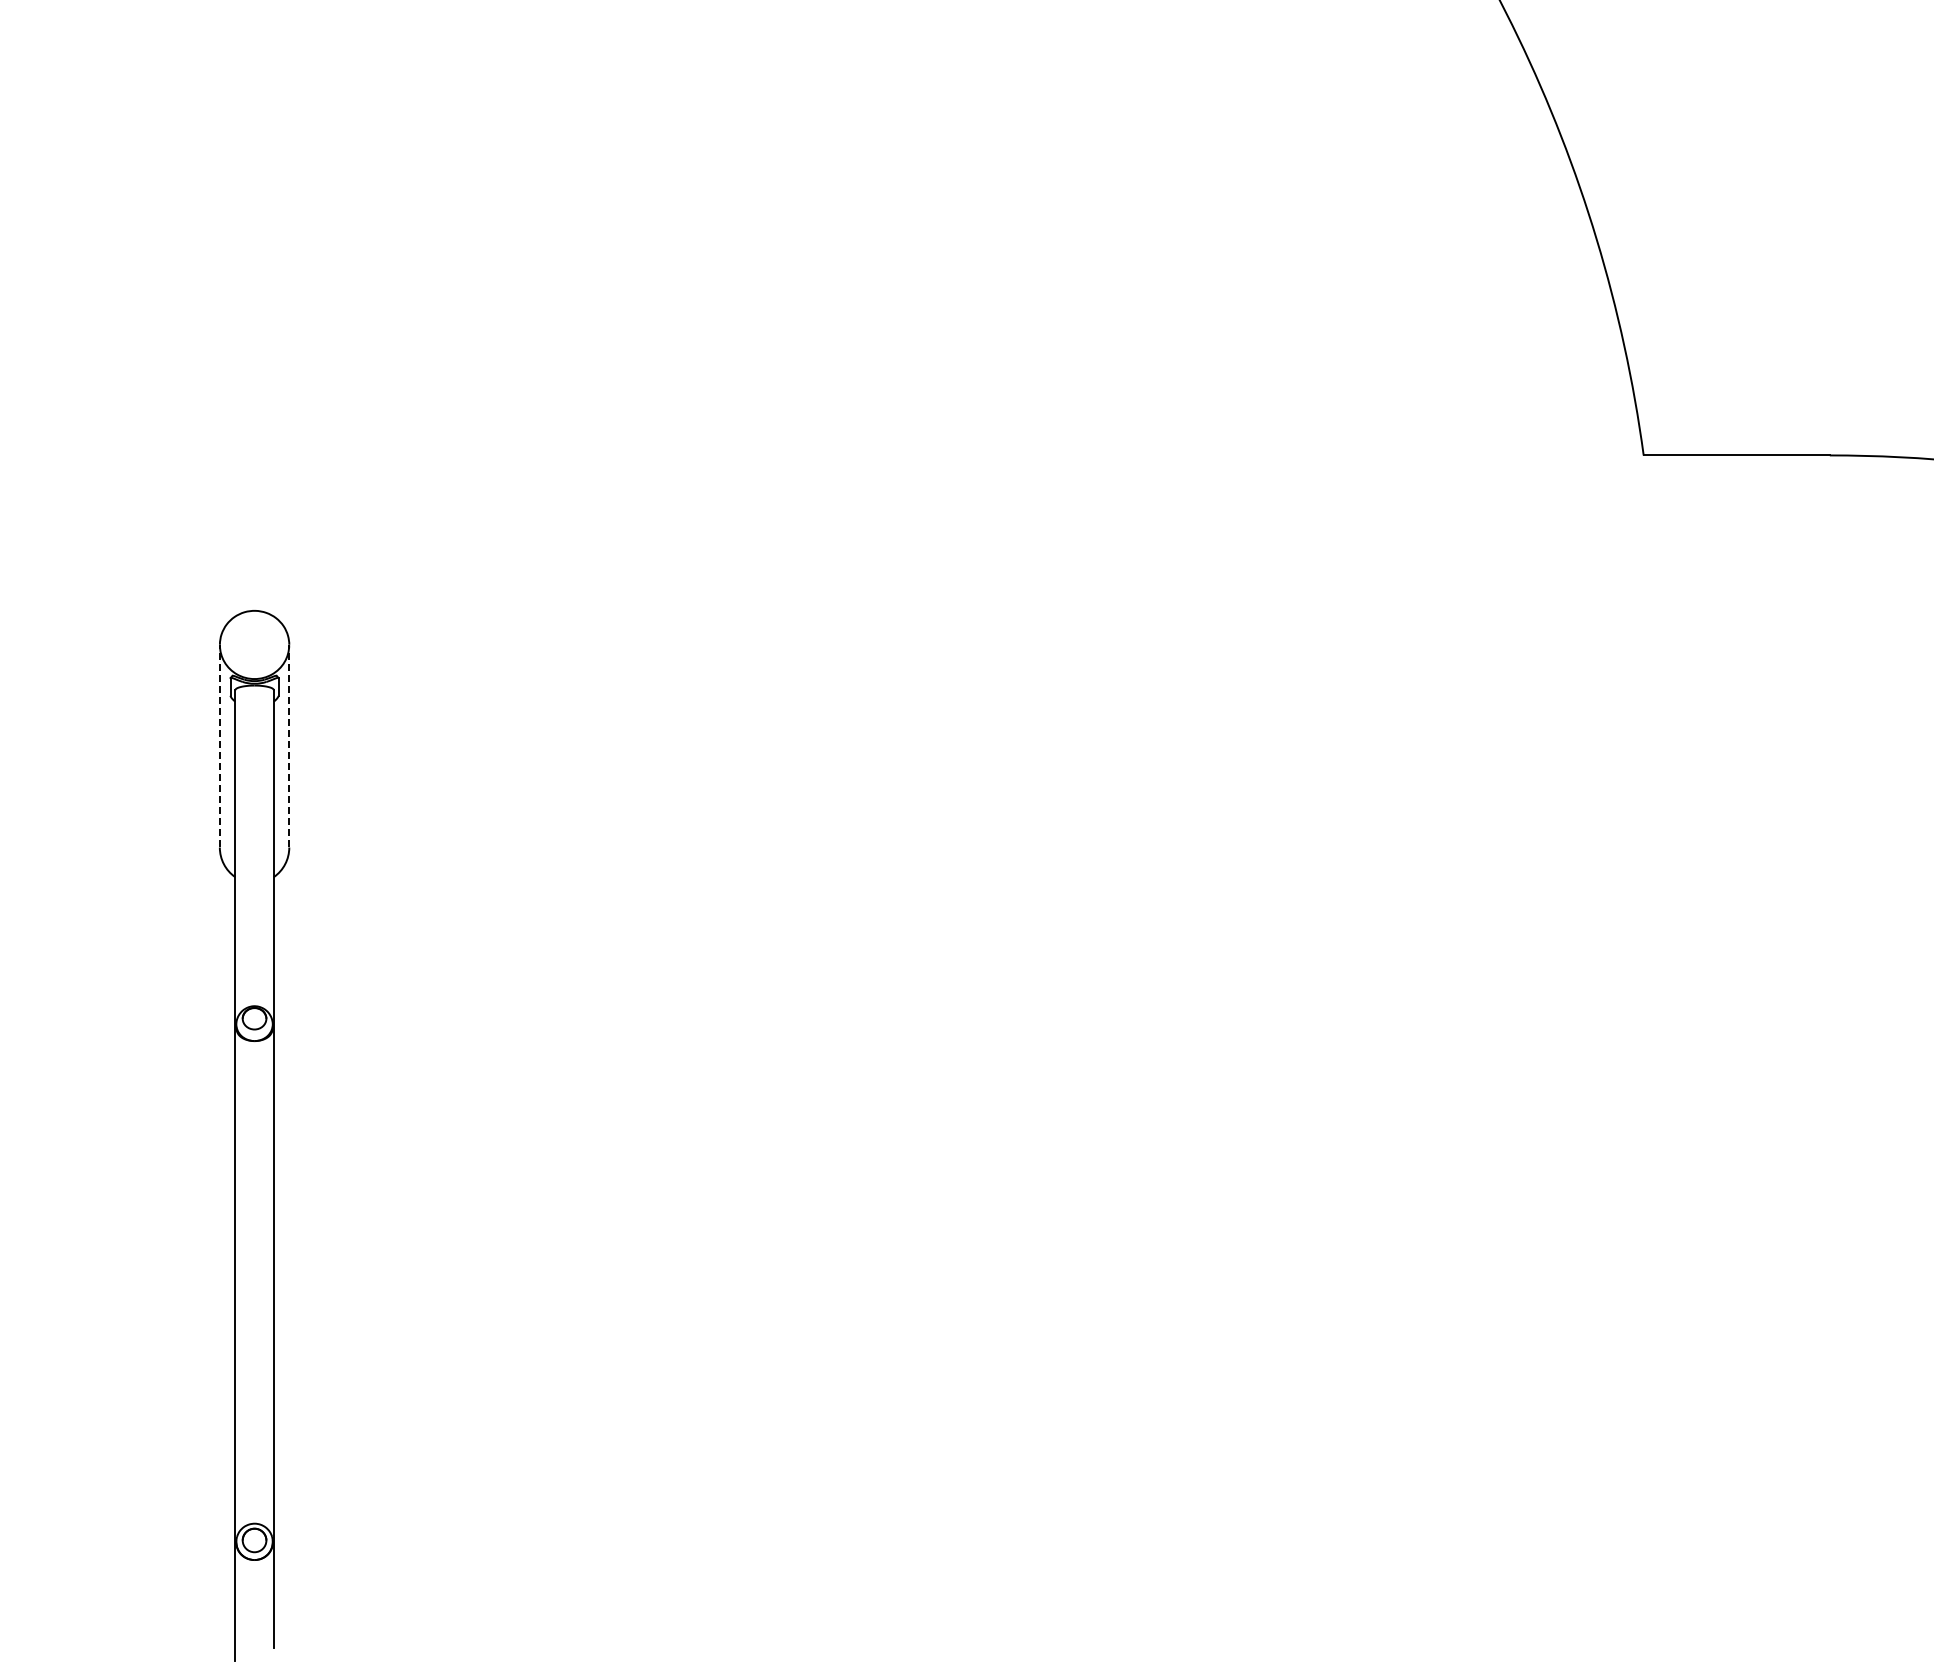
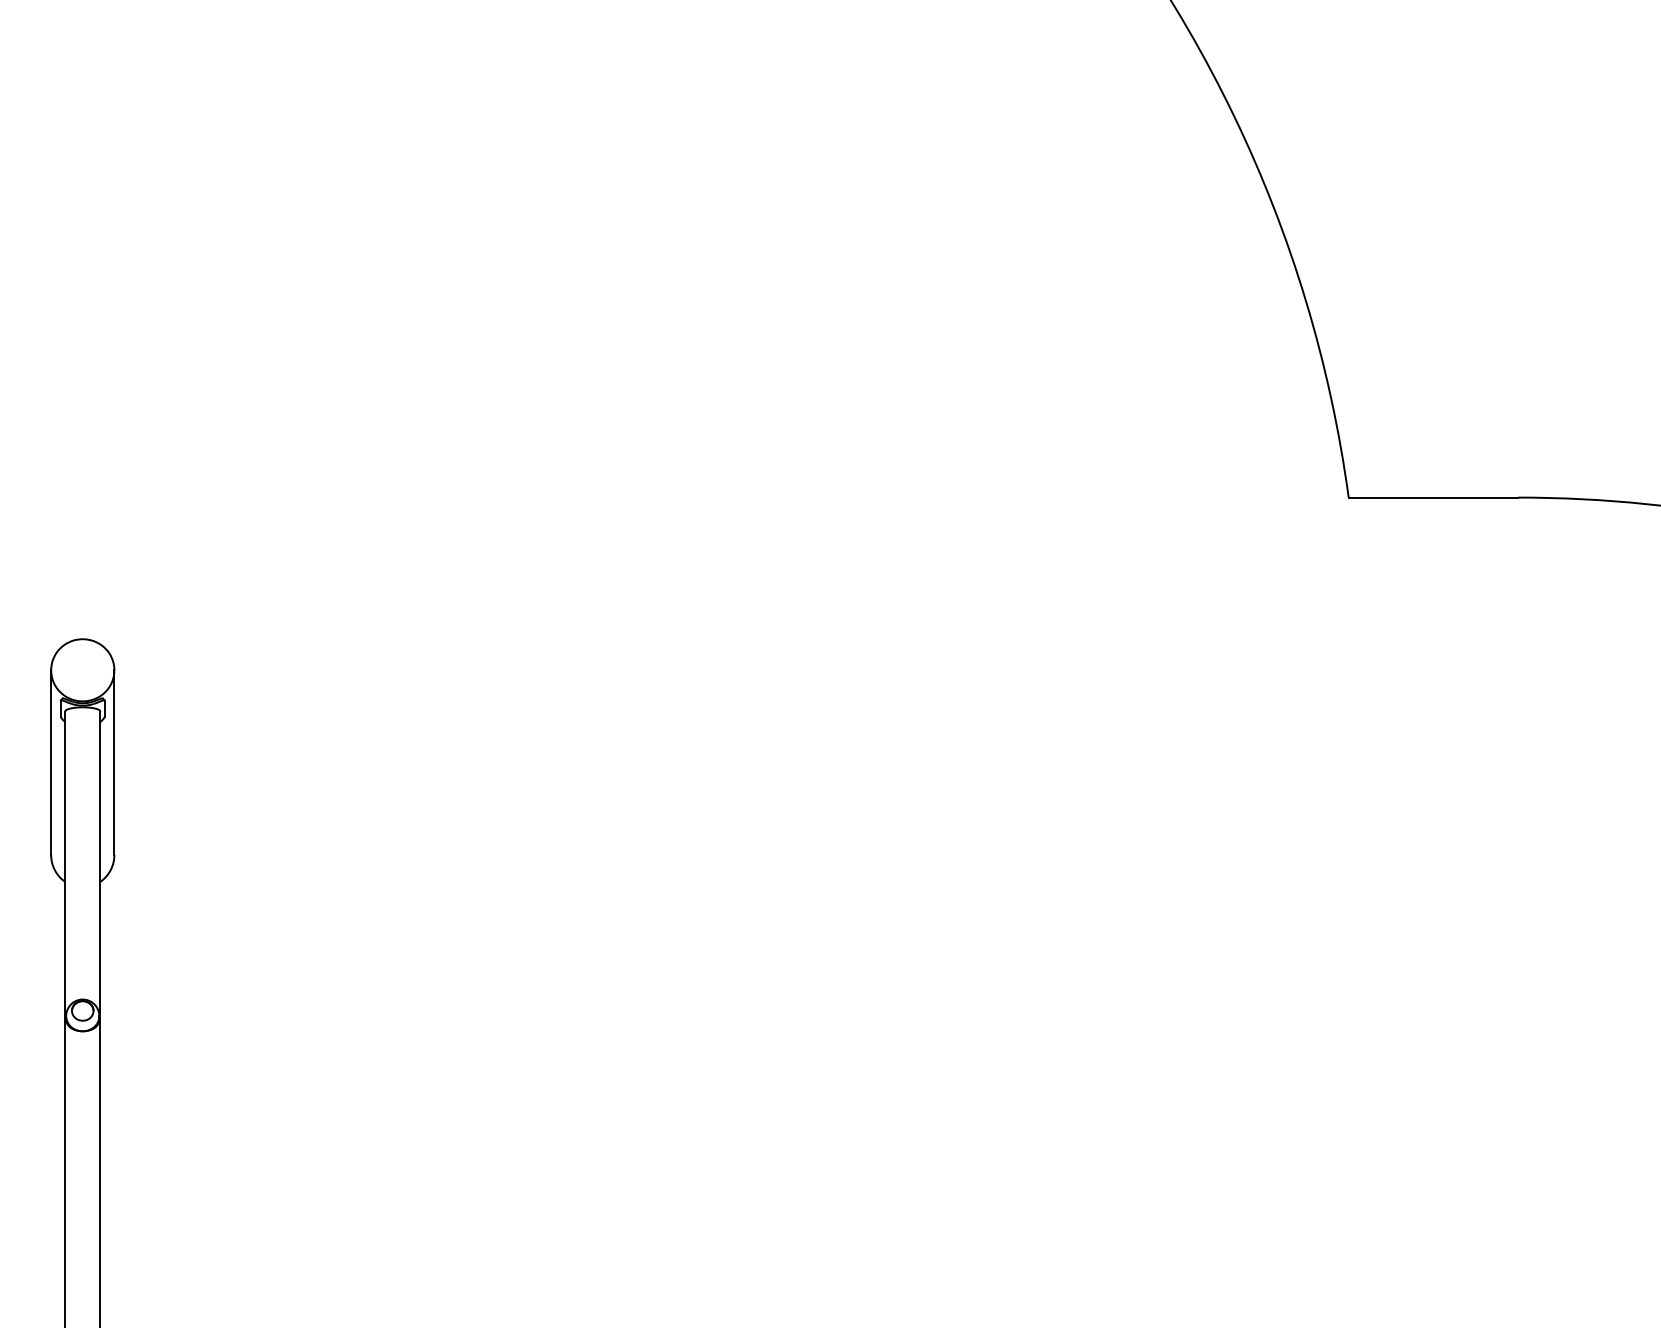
line: (219, 745) -> (50, 761), dashed -> solid
line: (289, 745) -> (114, 761), dashed -> solid

